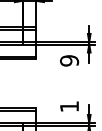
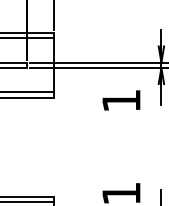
text: (69, 60) -> (121, 100), 9 -> 1

